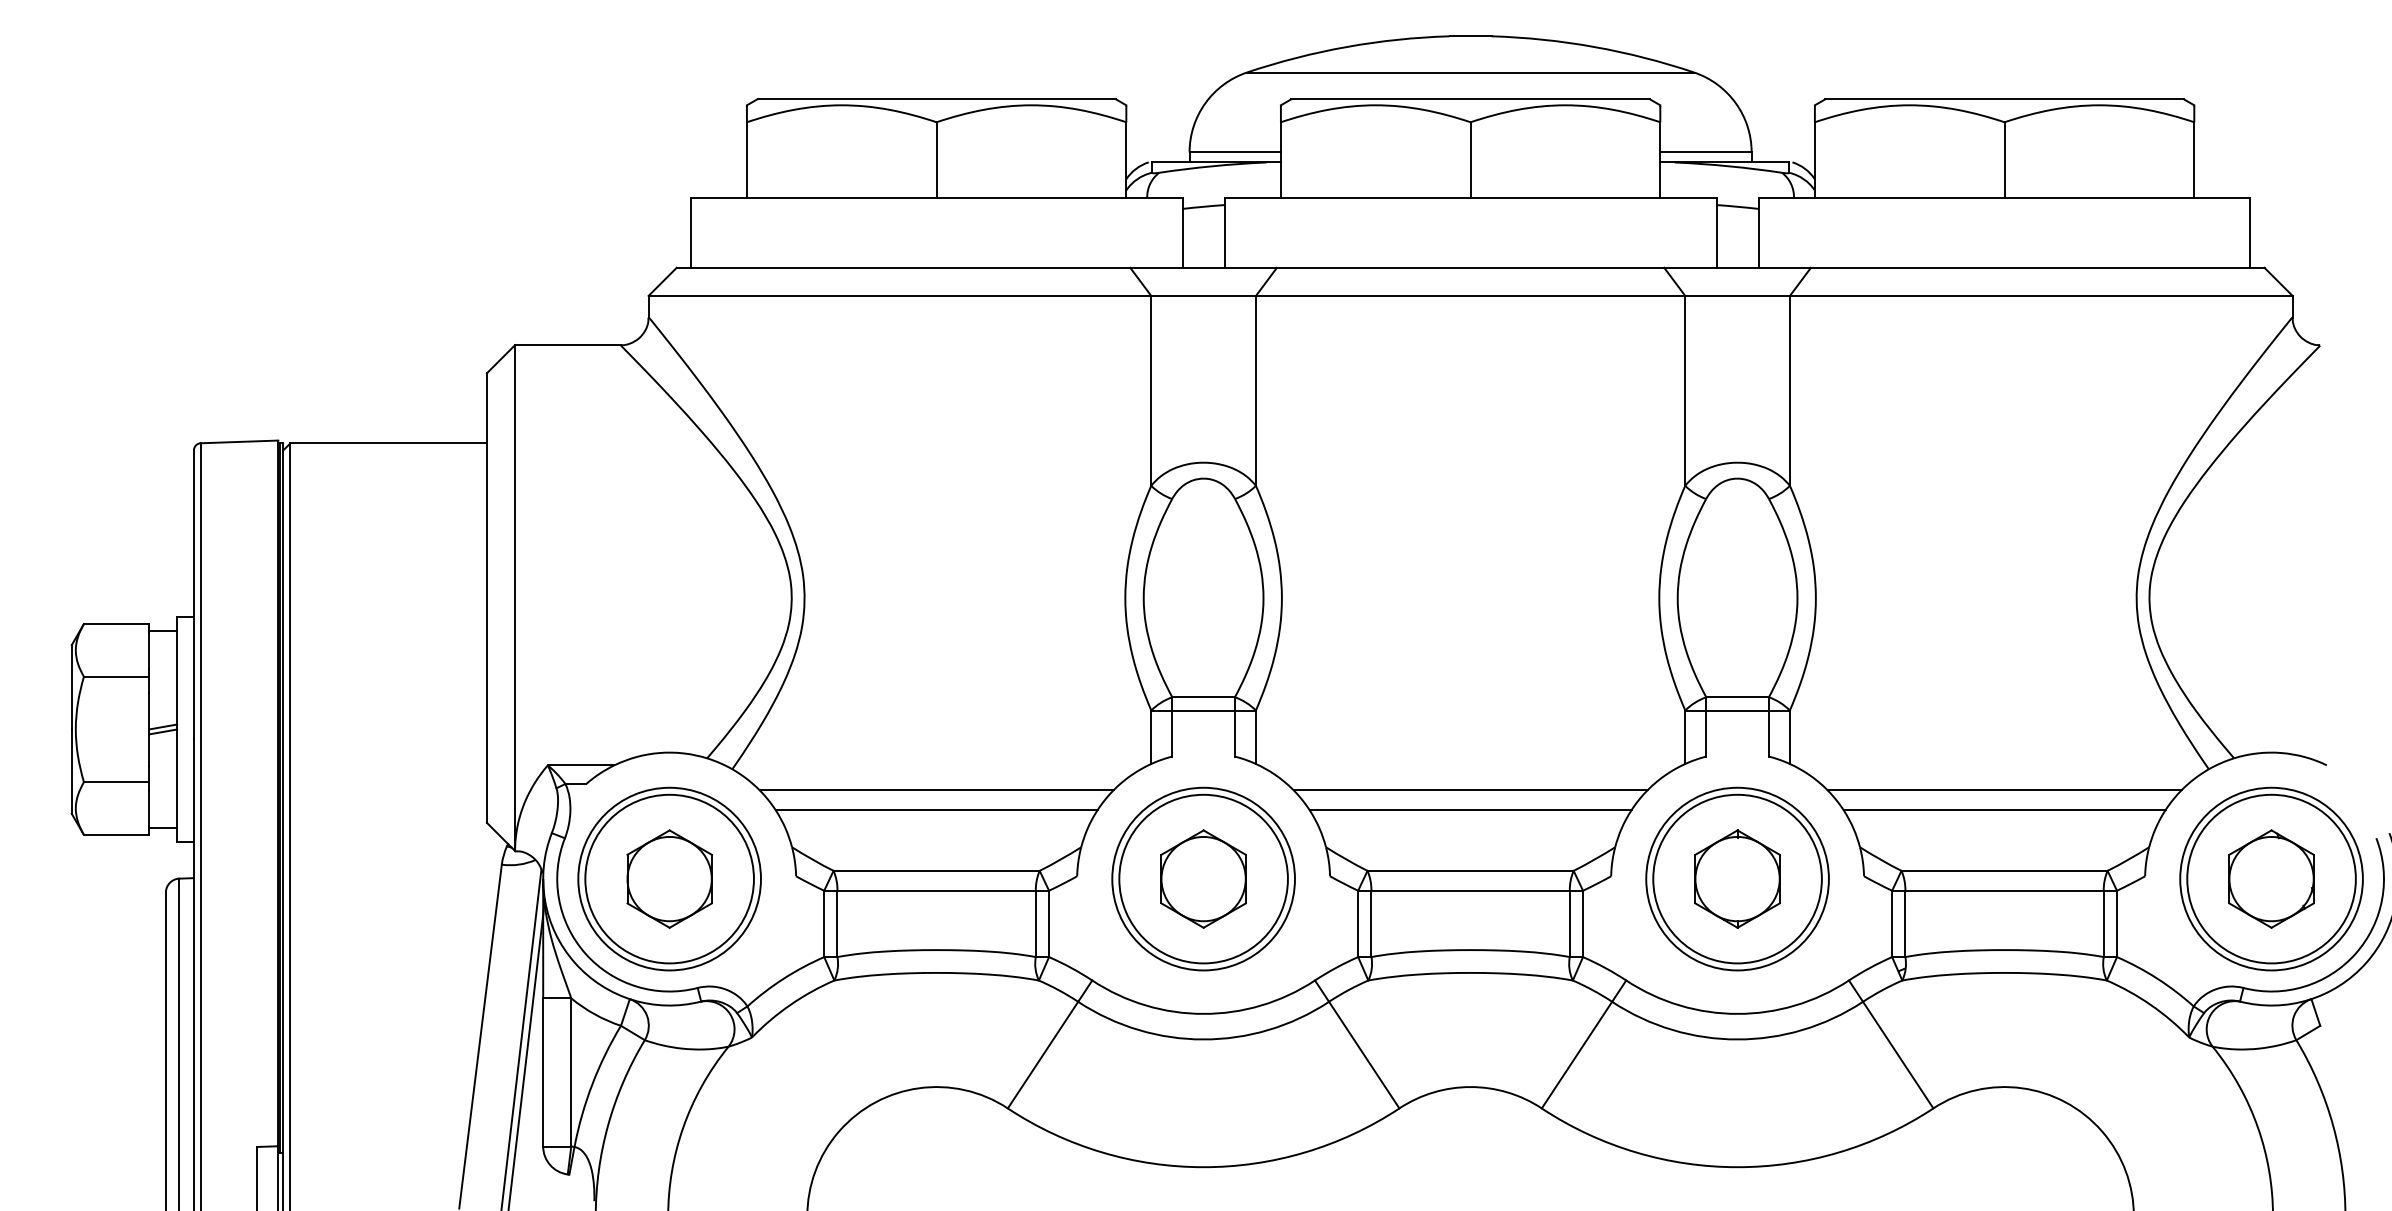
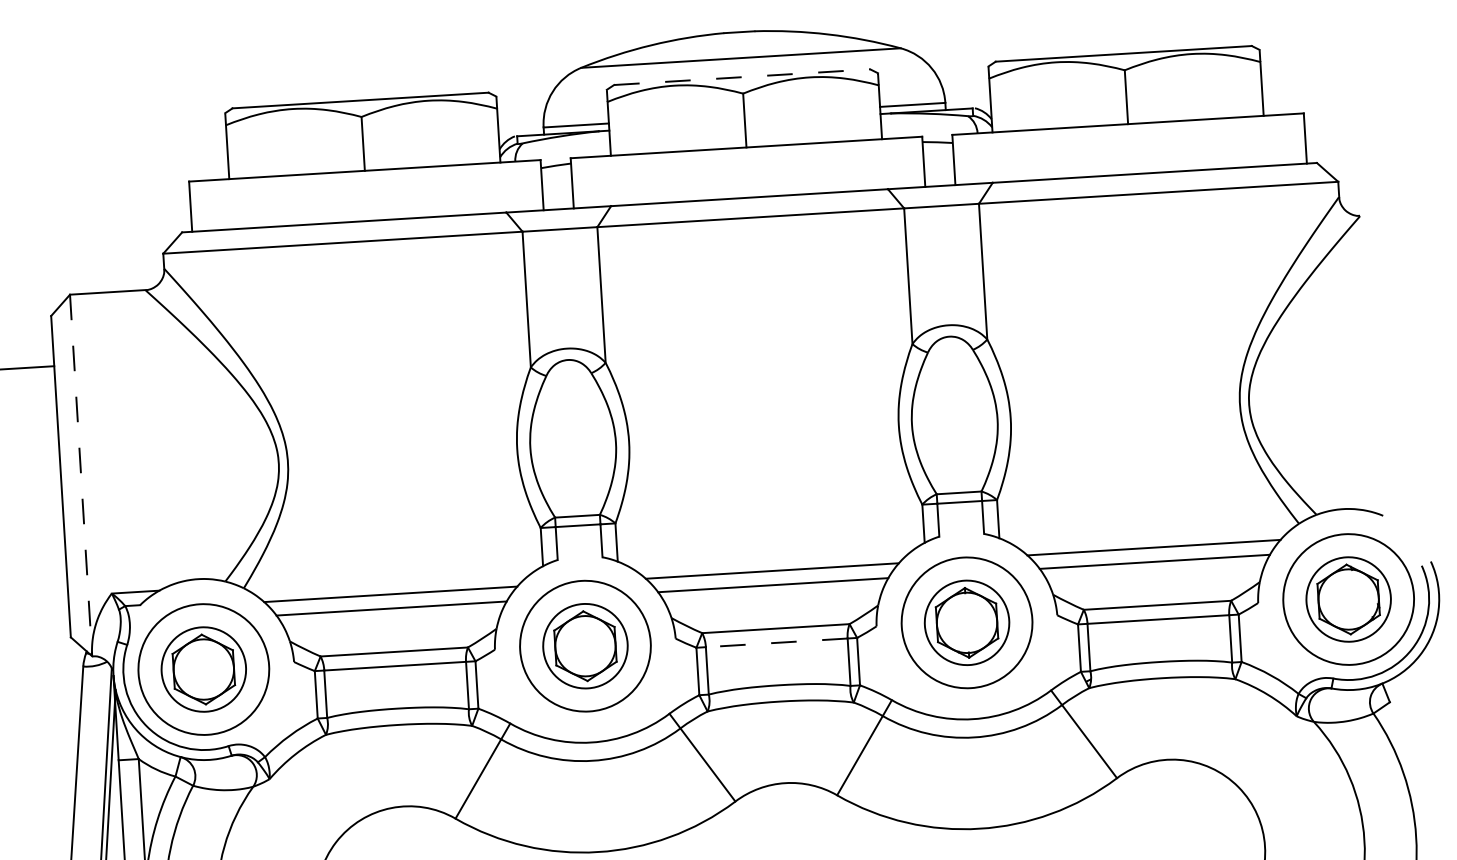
line: (1471, 99) -> (742, 77), solid -> dashed
line: (515, 598) -> (81, 475), solid -> dashed
circle: (669, 878) -> (203, 669), size x0.7
circle: (1203, 878) -> (585, 645), size x0.7
circle: (1737, 878) -> (966, 622), size x0.7
circle: (2271, 878) -> (1348, 599), size x0.7
line: (1470, 890) -> (776, 642), solid -> dashed

